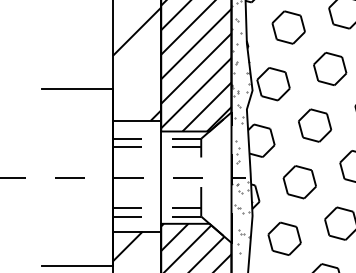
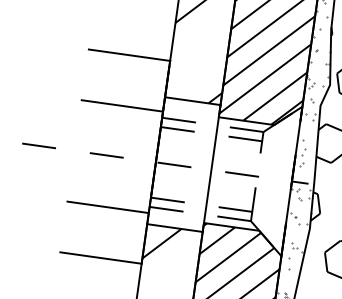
line: (76, 133) -> (121, 105), added
line: (76, 221) -> (107, 206), added

